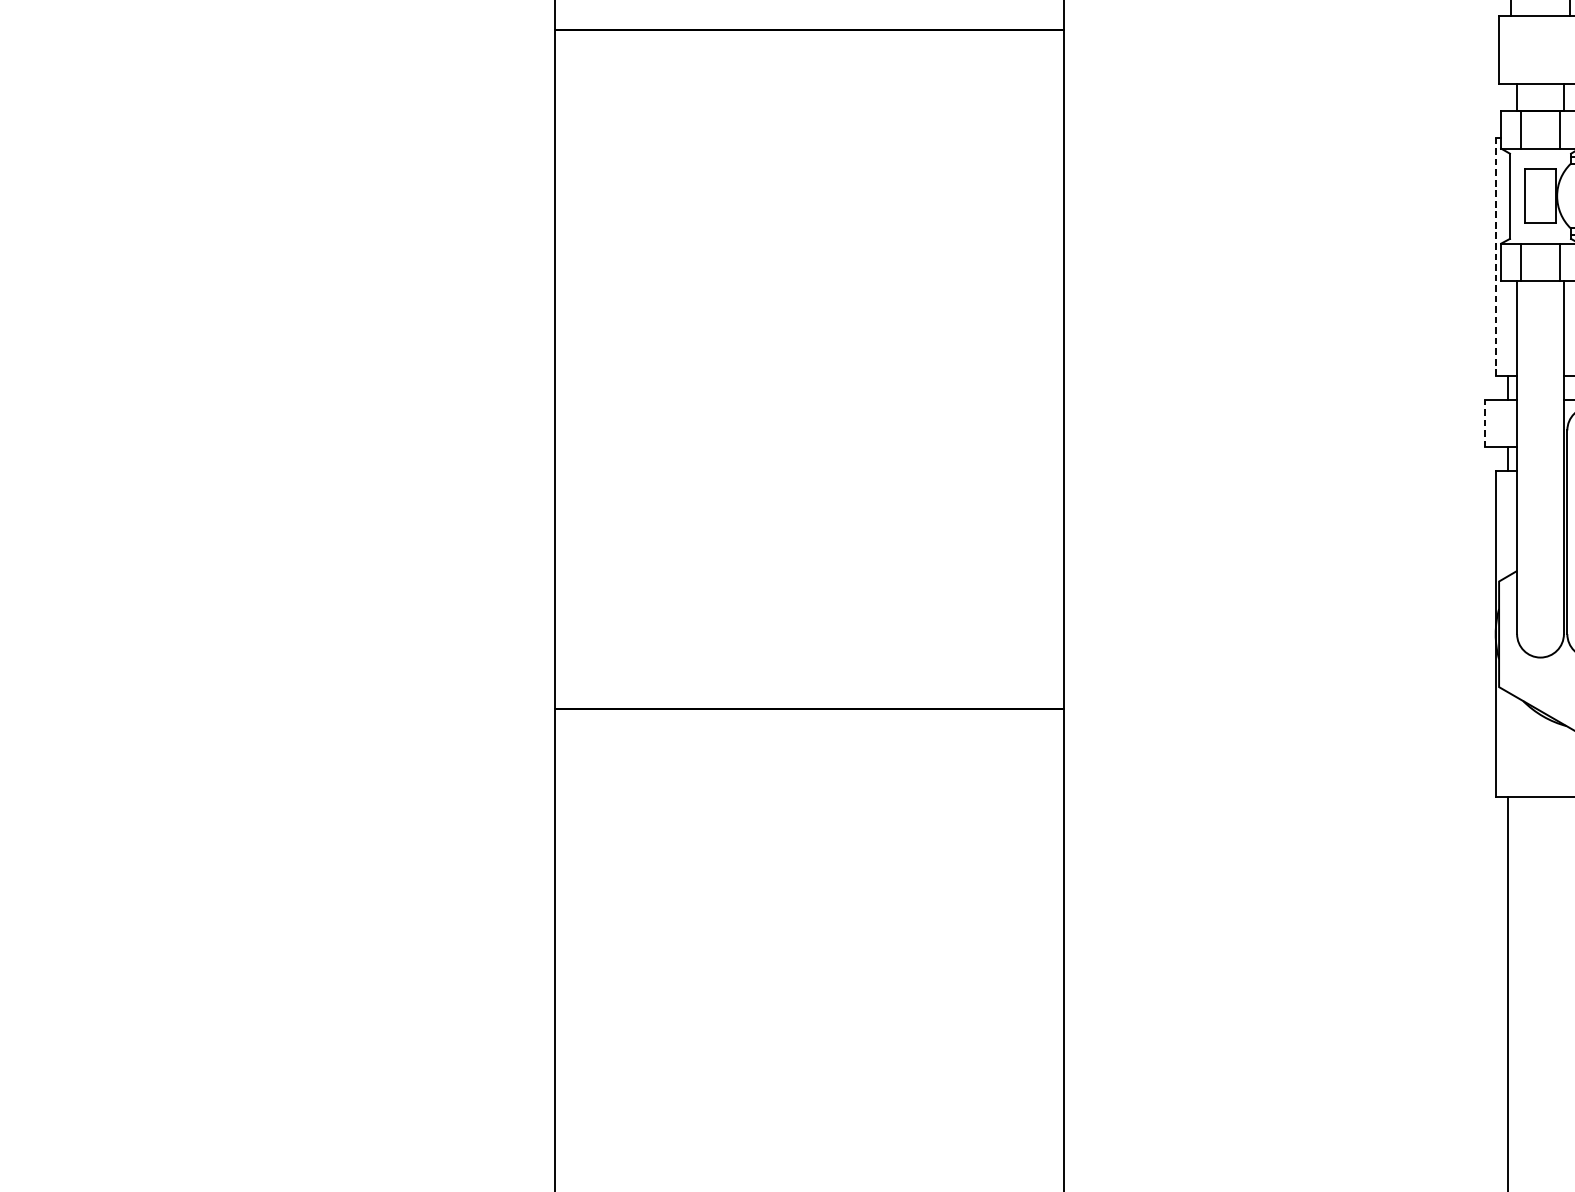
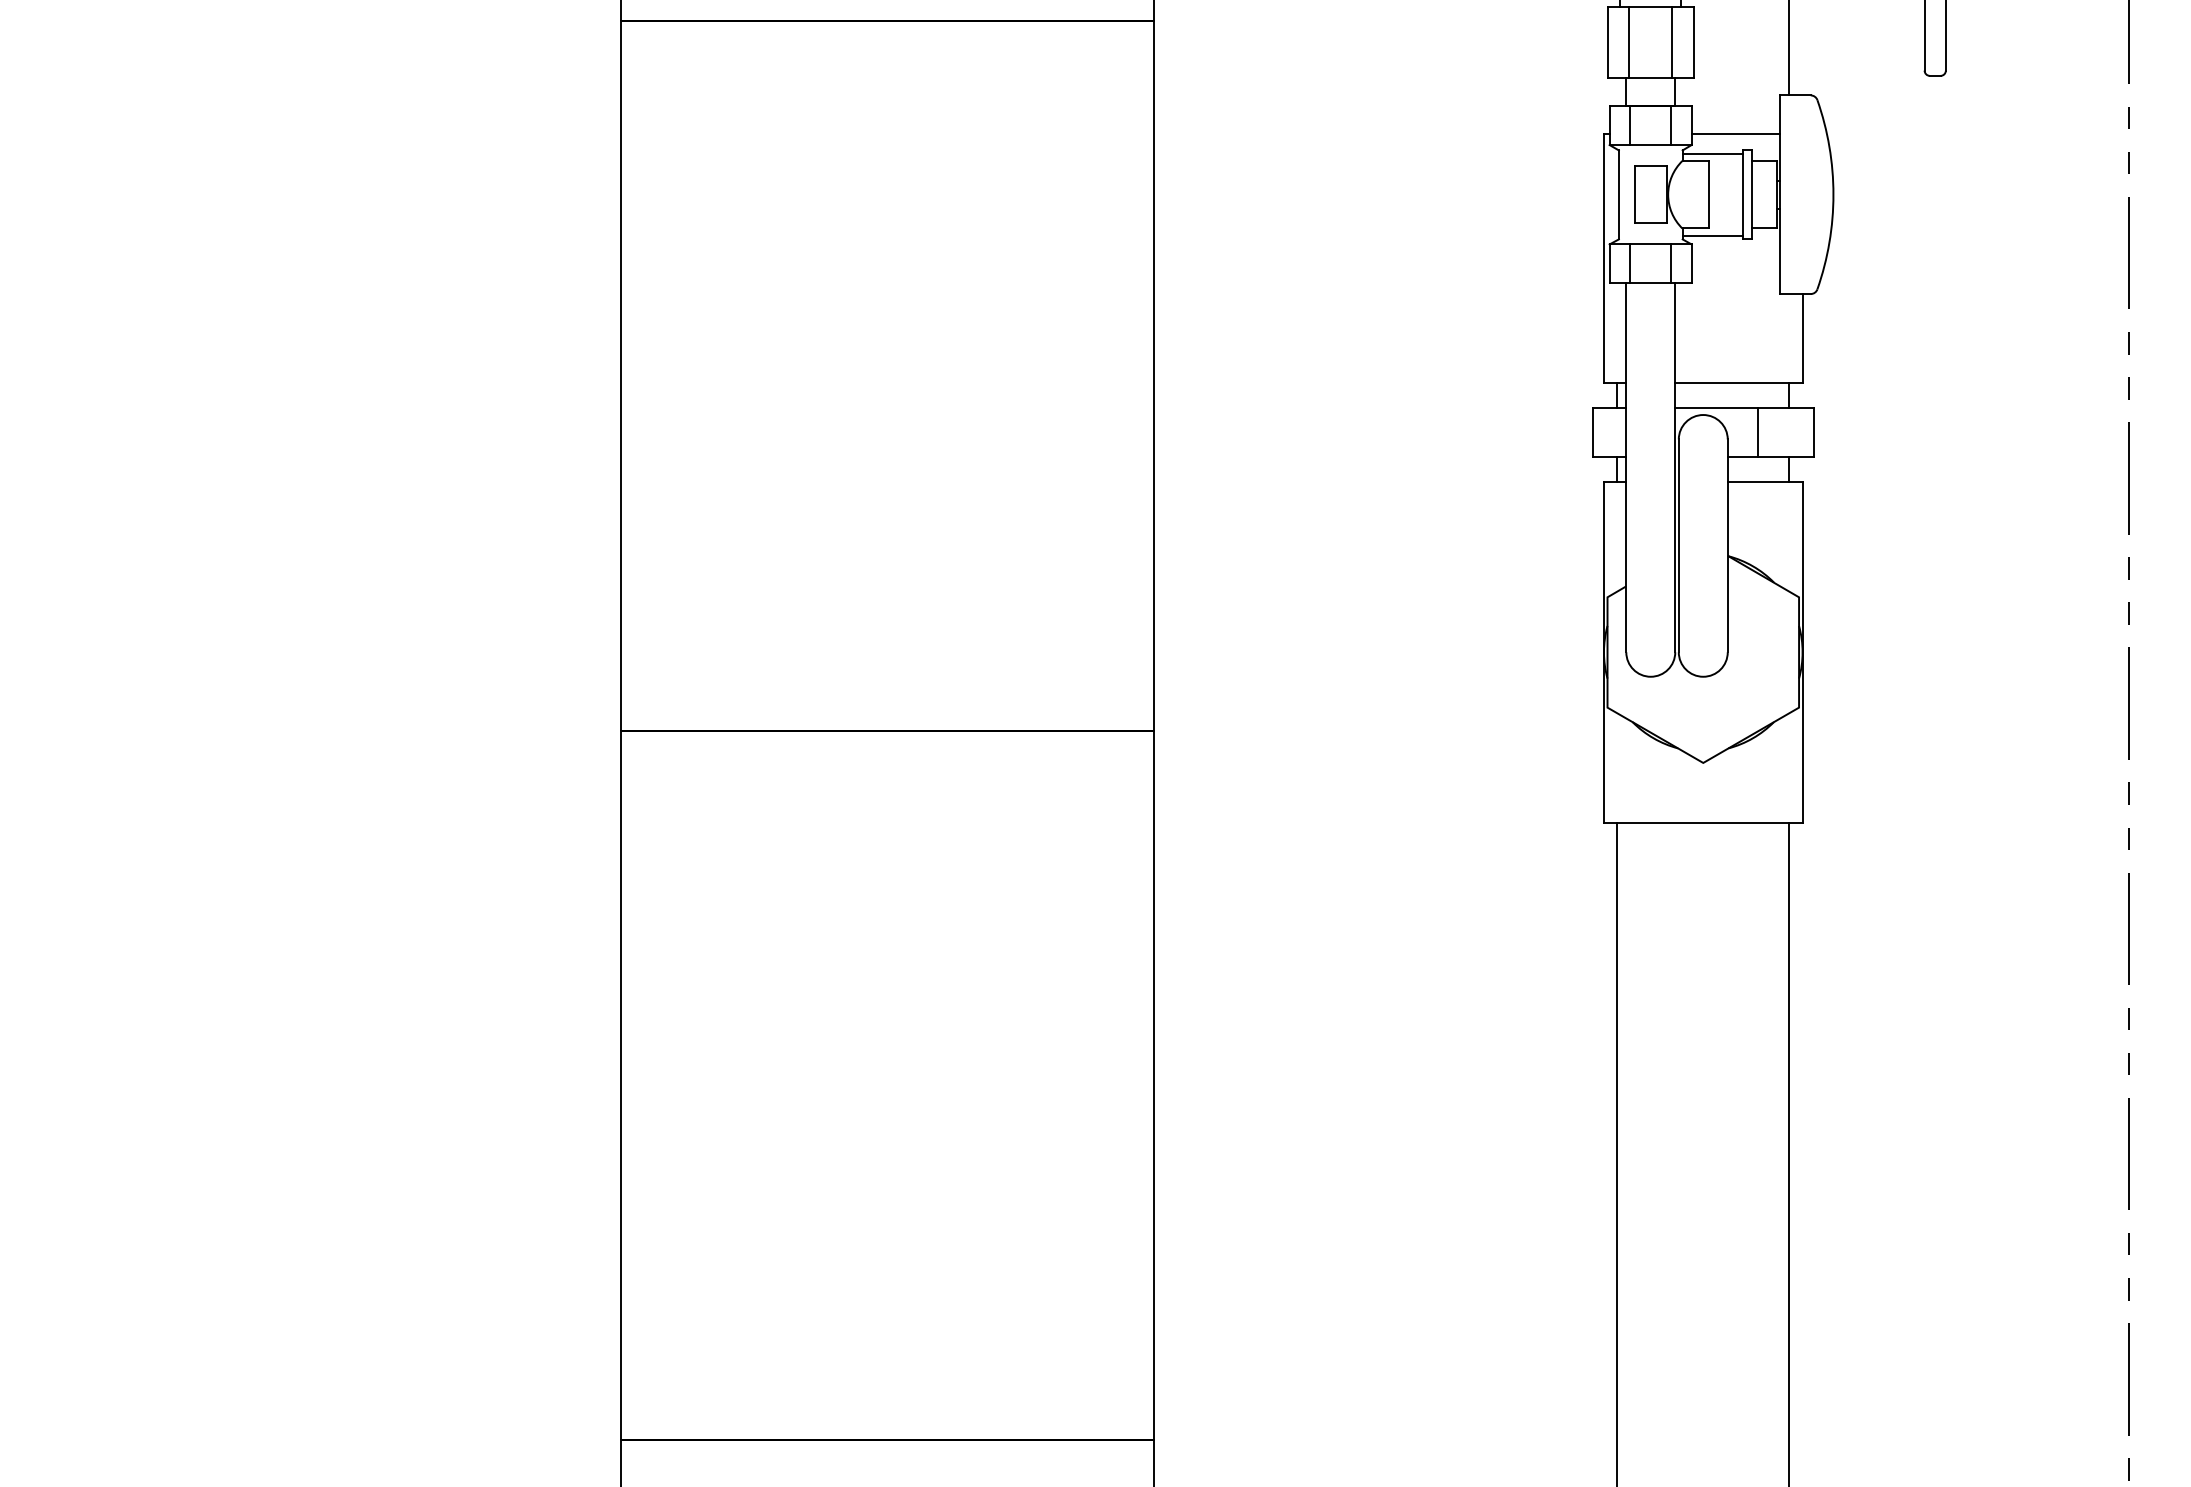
line: (1520, 49) -> (1629, 41), added
line: (1561, 49) -> (1672, 41), added
line: (1495, 257) -> (1603, 258), dashed -> solid
line: (1484, 423) -> (1592, 432), dashed -> solid

